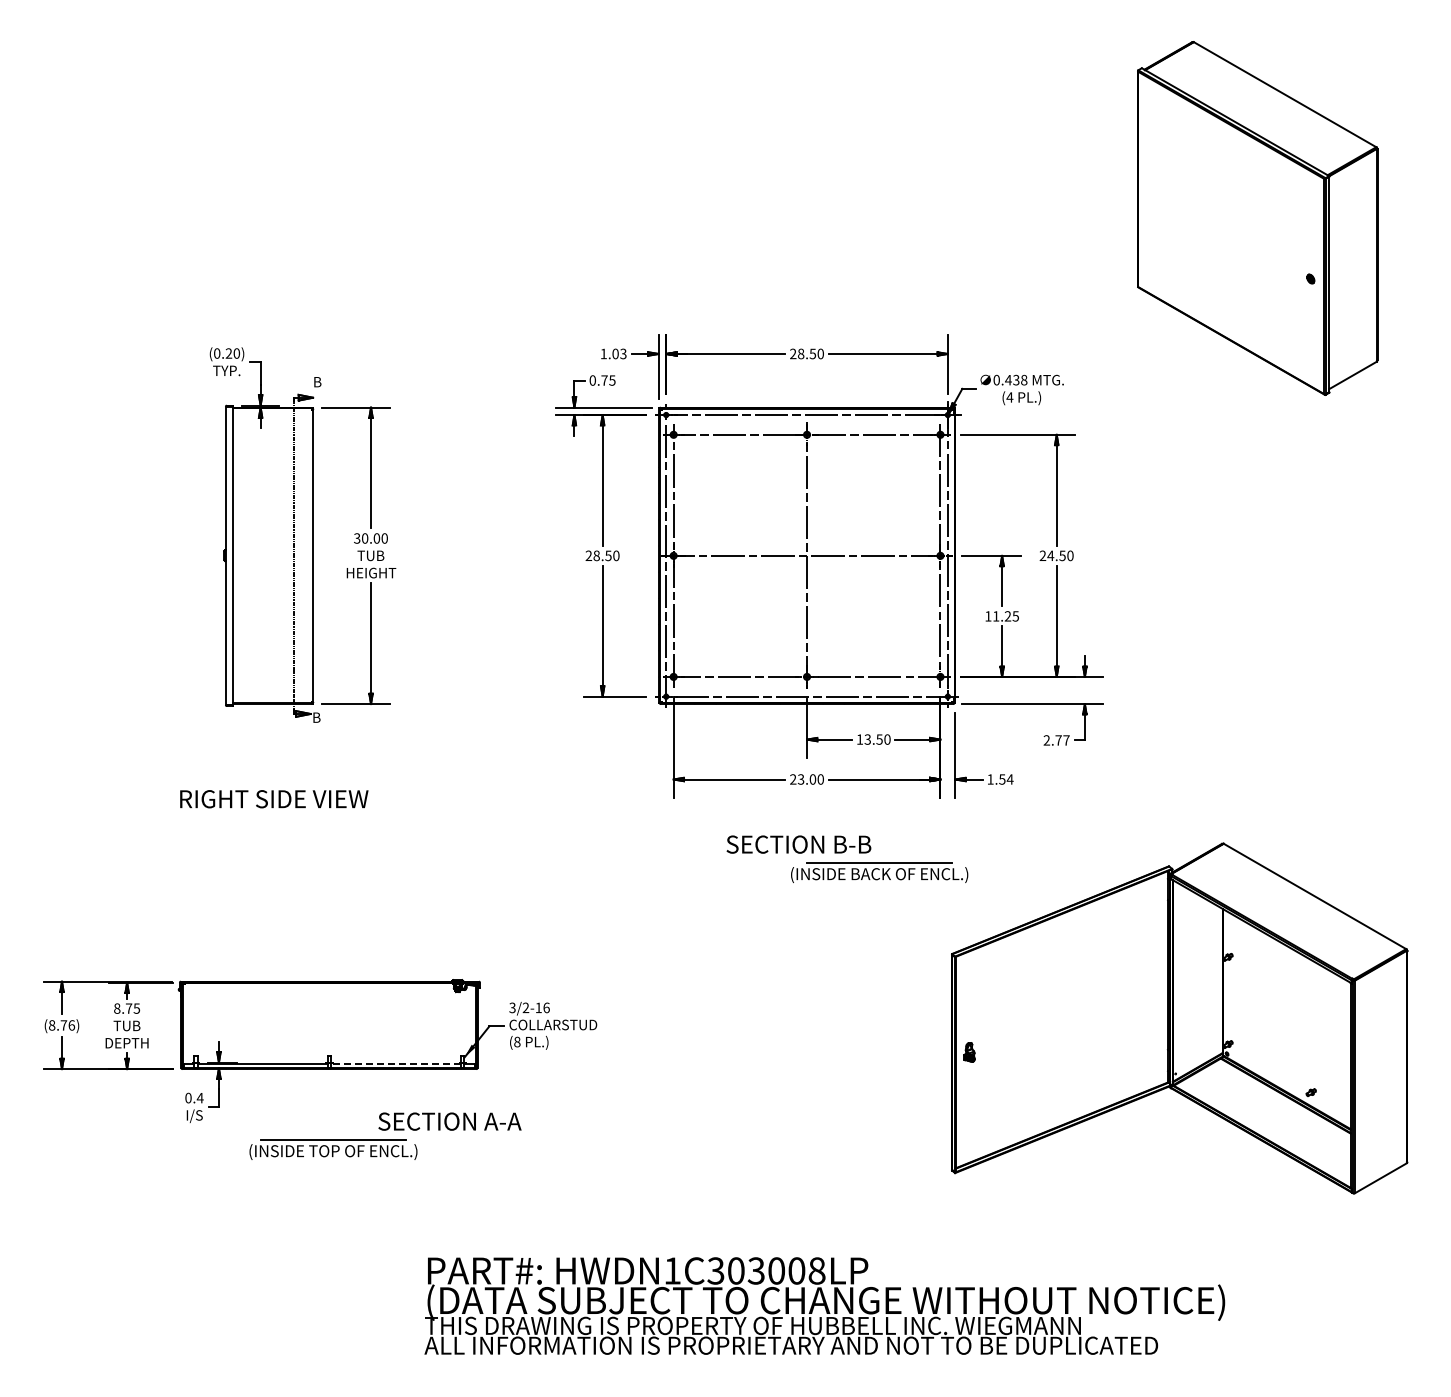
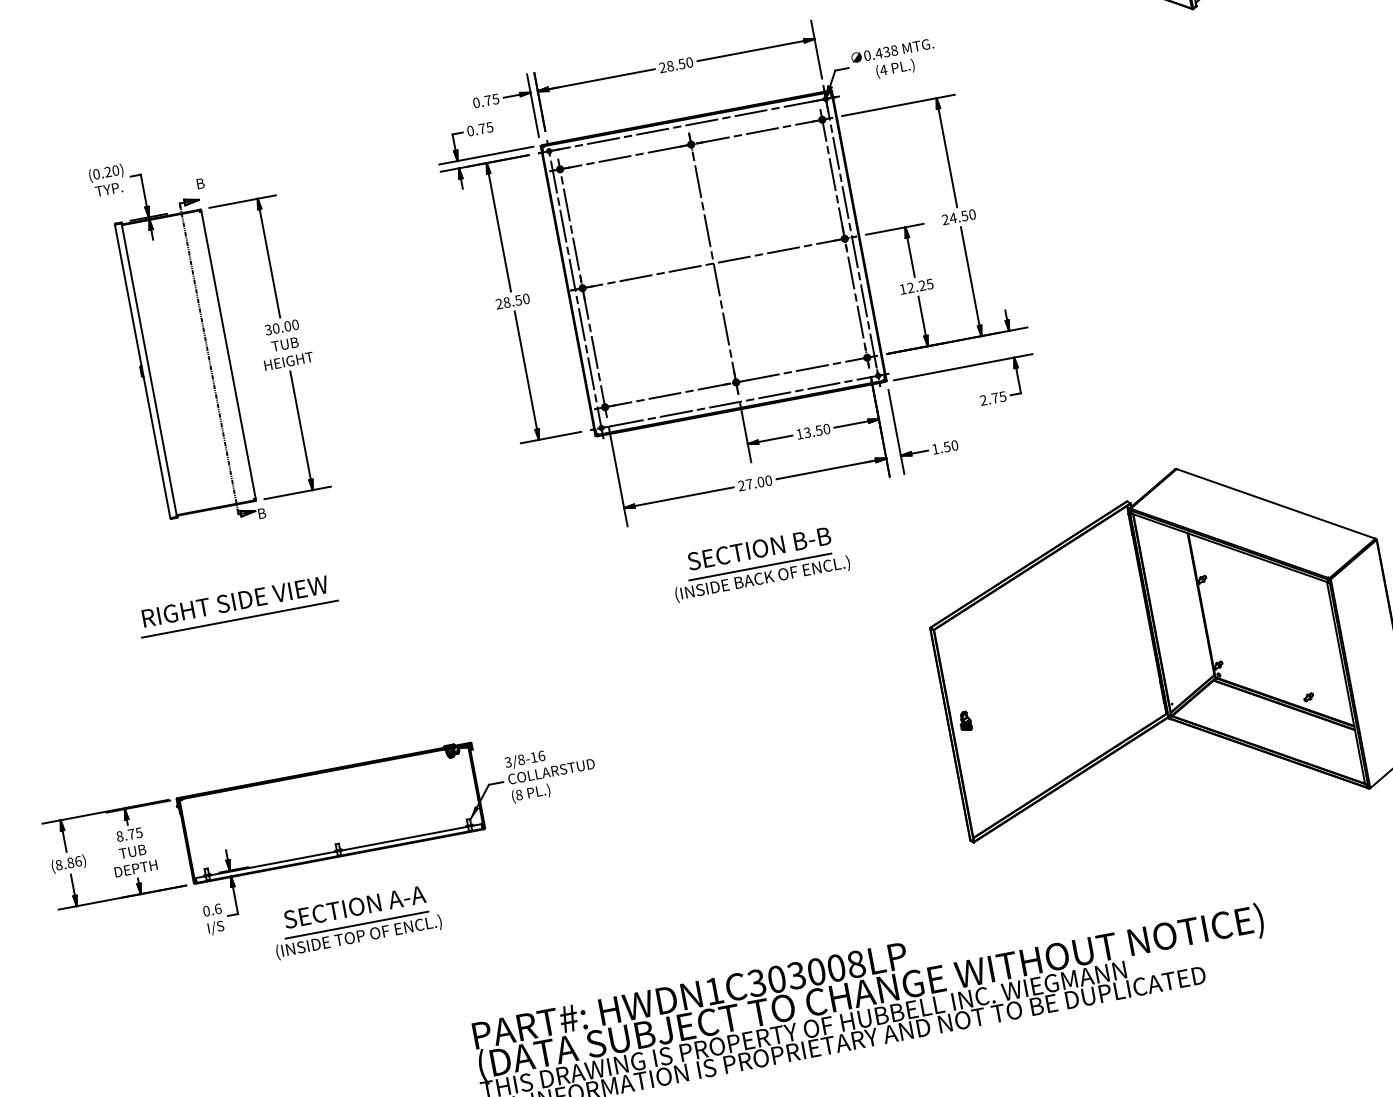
text: (613, 353) -> (485, 100), 1.03 -> 0.75
text: (996, 616) -> (911, 287), 11.25 -> 12.25
text: (1066, 740) -> (1002, 396), 2.77 -> 2.75
text: (800, 779) -> (748, 484), 23.00 -> 27.00
text: (1009, 779) -> (954, 445), 1.54 -> 1.50
line: (275, 817) -> (239, 619), added
part: (879, 872) -> (762, 576), moved
text: (525, 1007) -> (520, 759), 3/2-16 -> 3/8-16
text: (63, 1025) -> (70, 863), (8.76) -> (8.86)
line: (395, 1063) -> (403, 838), dashed -> solid
text: (199, 1097) -> (217, 908), 0.4 -> 0.6
text: (449, 1121) -> (354, 907), moved

